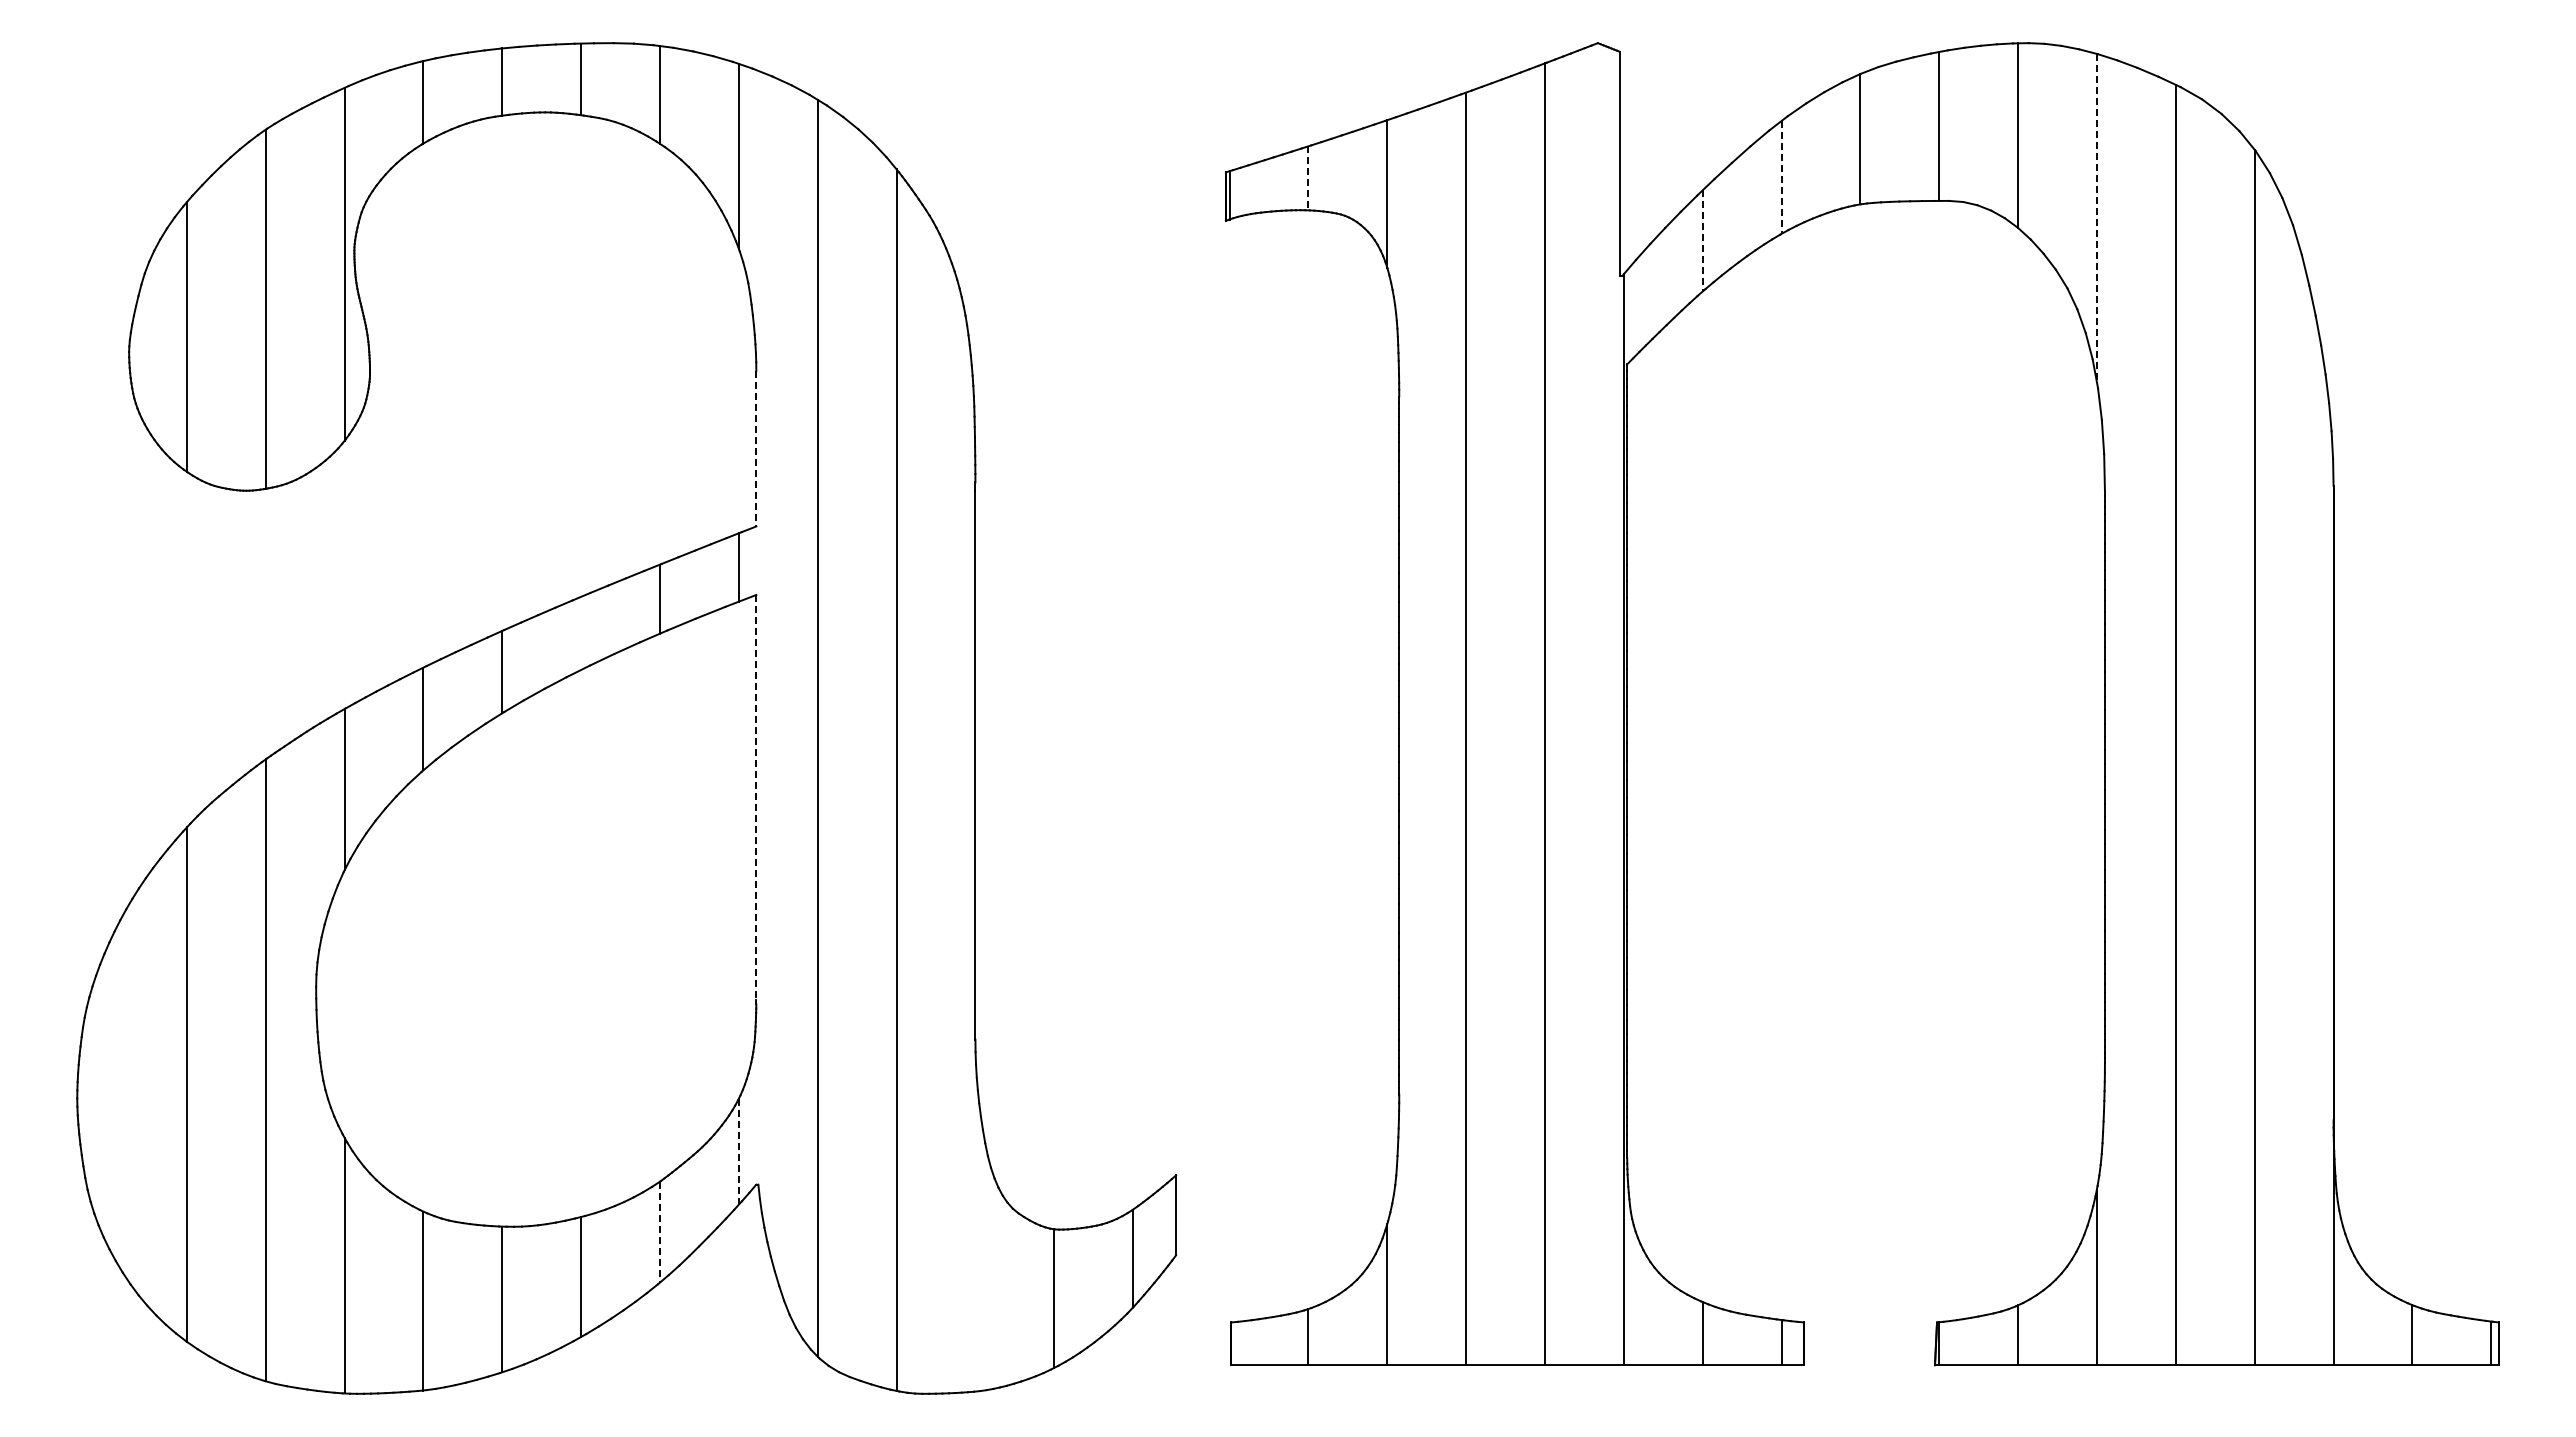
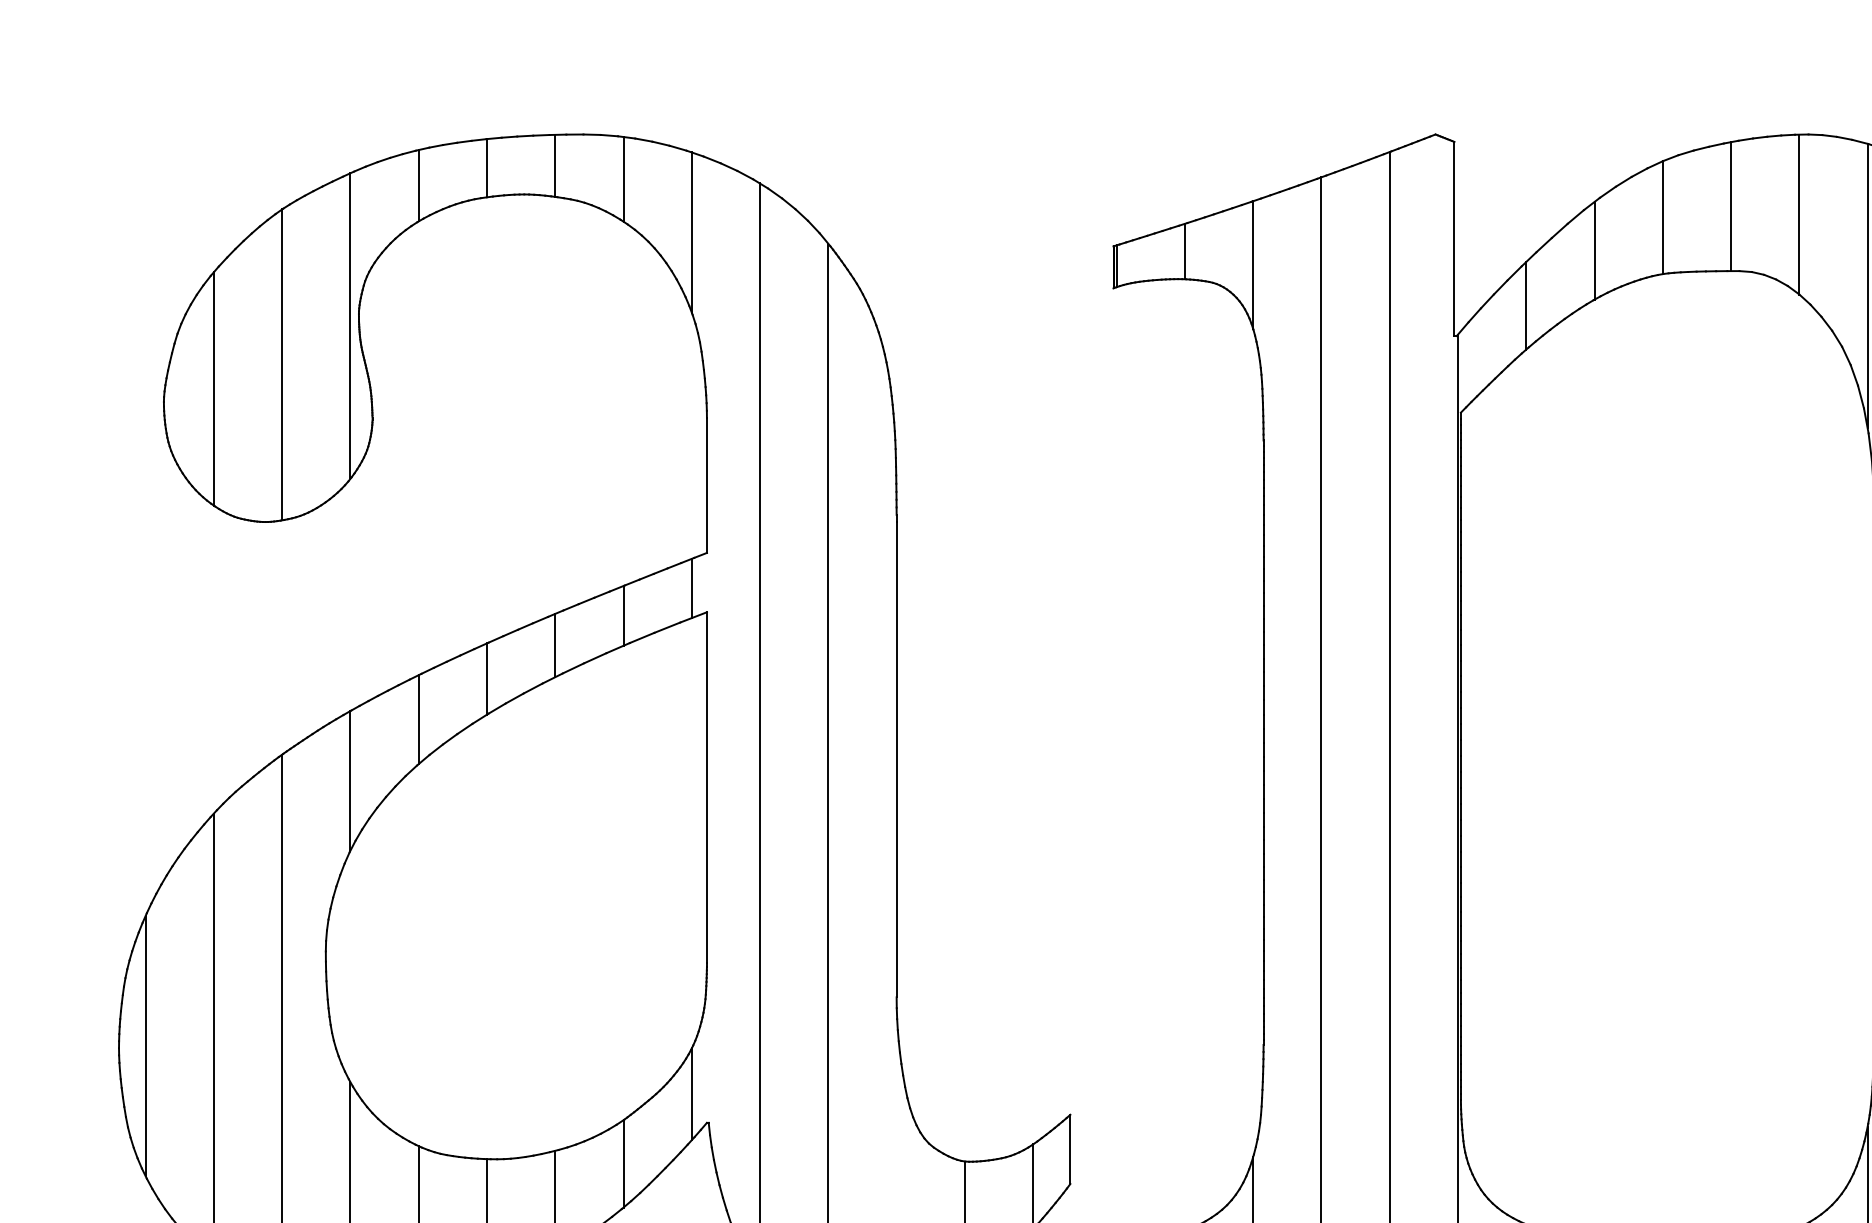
line: (1781, 177) -> (1594, 250), dashed -> solid
line: (1308, 178) -> (1185, 251), dashed -> solid
line: (2096, 218) -> (1867, 286), dashed -> solid
line: (1702, 240) -> (1526, 305), dashed -> solid
line: (756, 448) -> (707, 485), dashed -> solid
line: (581, 632) -> (555, 644), added
line: (756, 797) -> (707, 787), dashed -> solid
line: (107, 1095) -> (145, 1045), added
line: (738, 1151) -> (691, 1094), dashed -> solid
line: (660, 1232) -> (623, 1164), dashed -> solid

